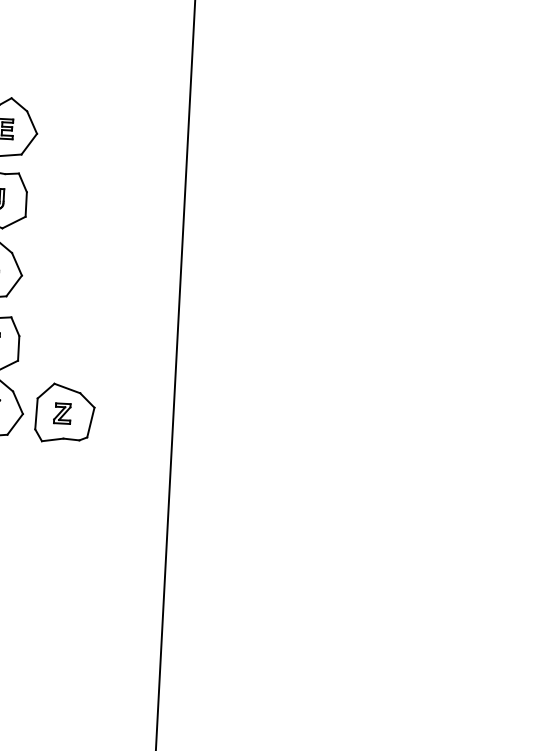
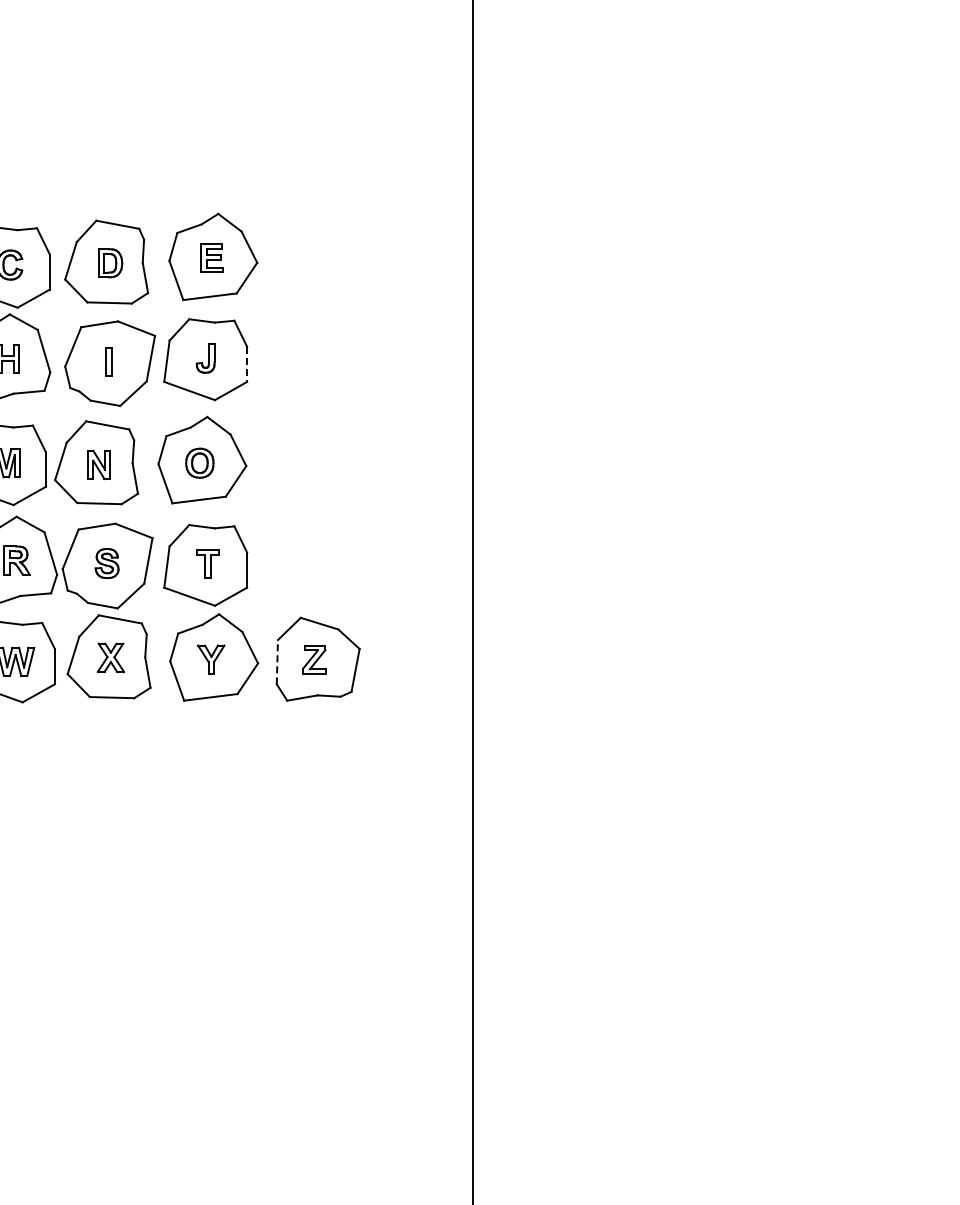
line: (26, 204) -> (247, 364), solid -> dashed
line: (36, 413) -> (277, 661), solid -> dashed

